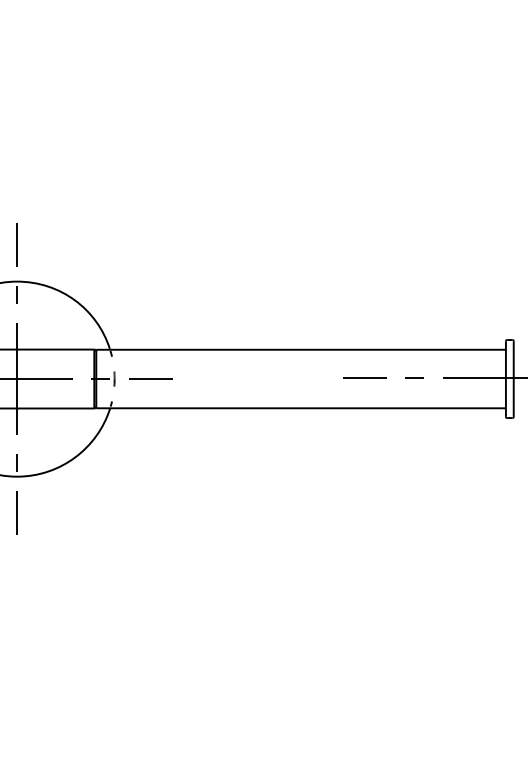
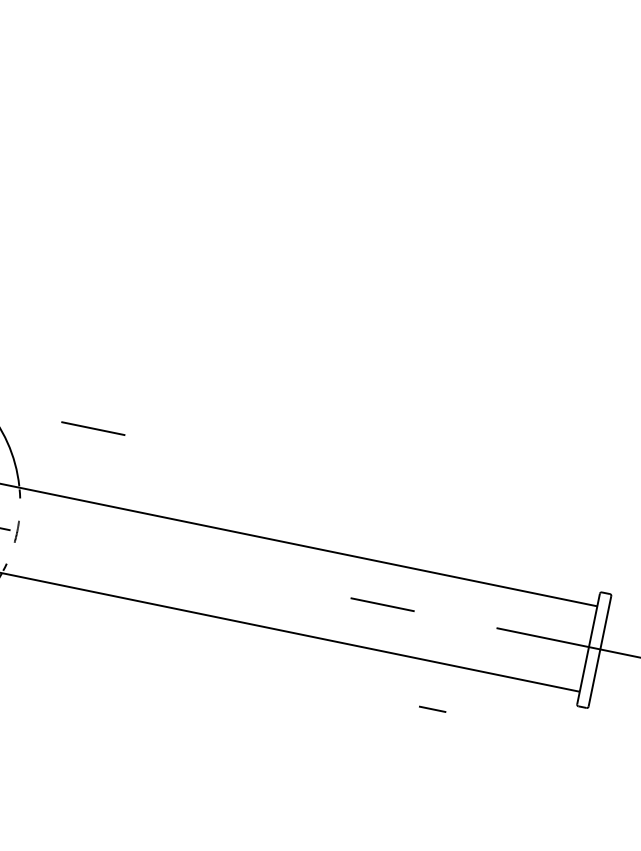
line: (414, 377) -> (432, 709), moved
line: (150, 378) -> (93, 427), moved

